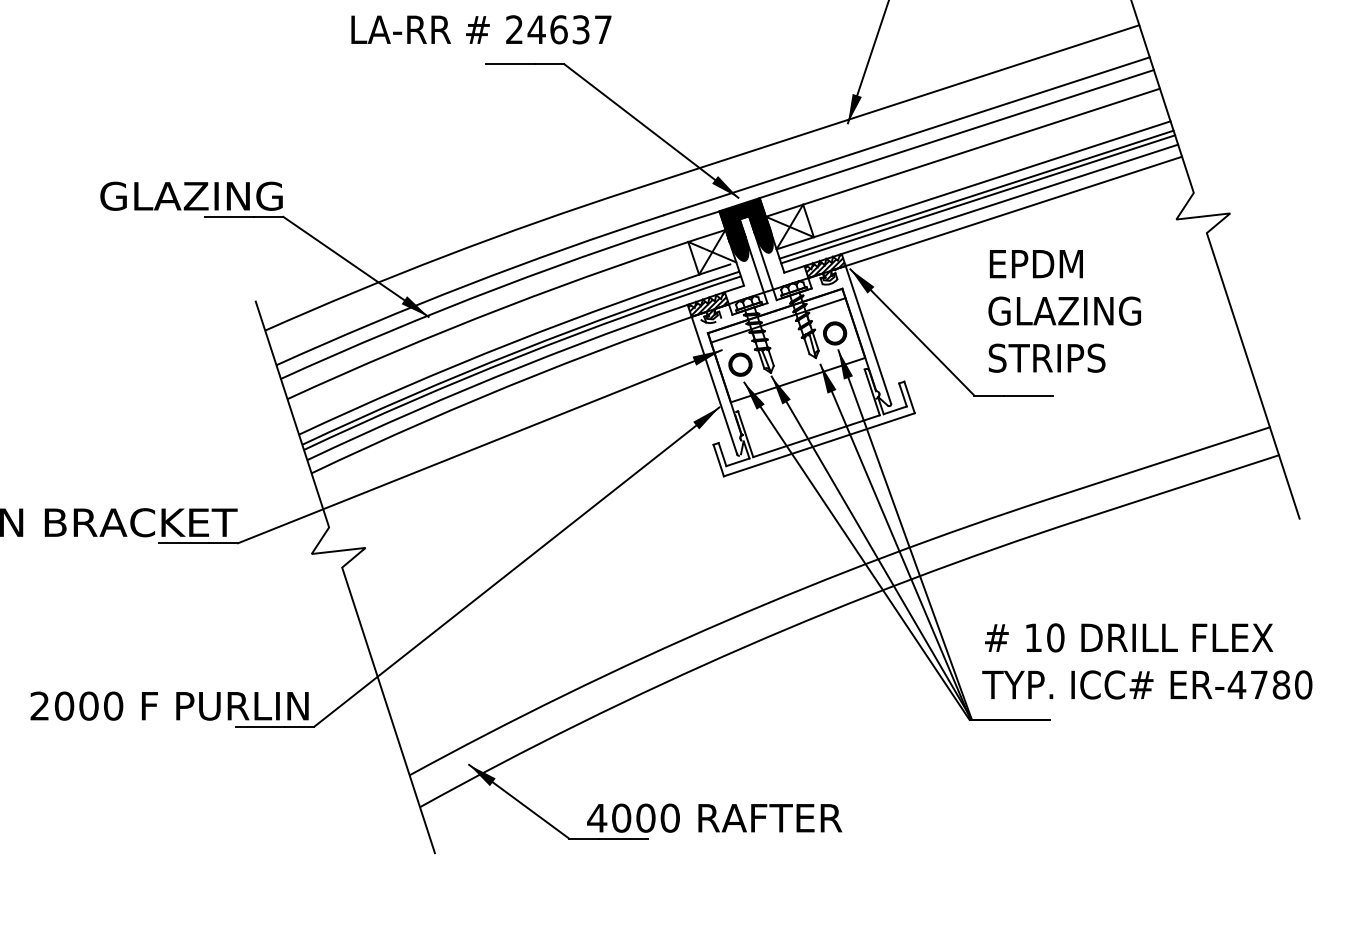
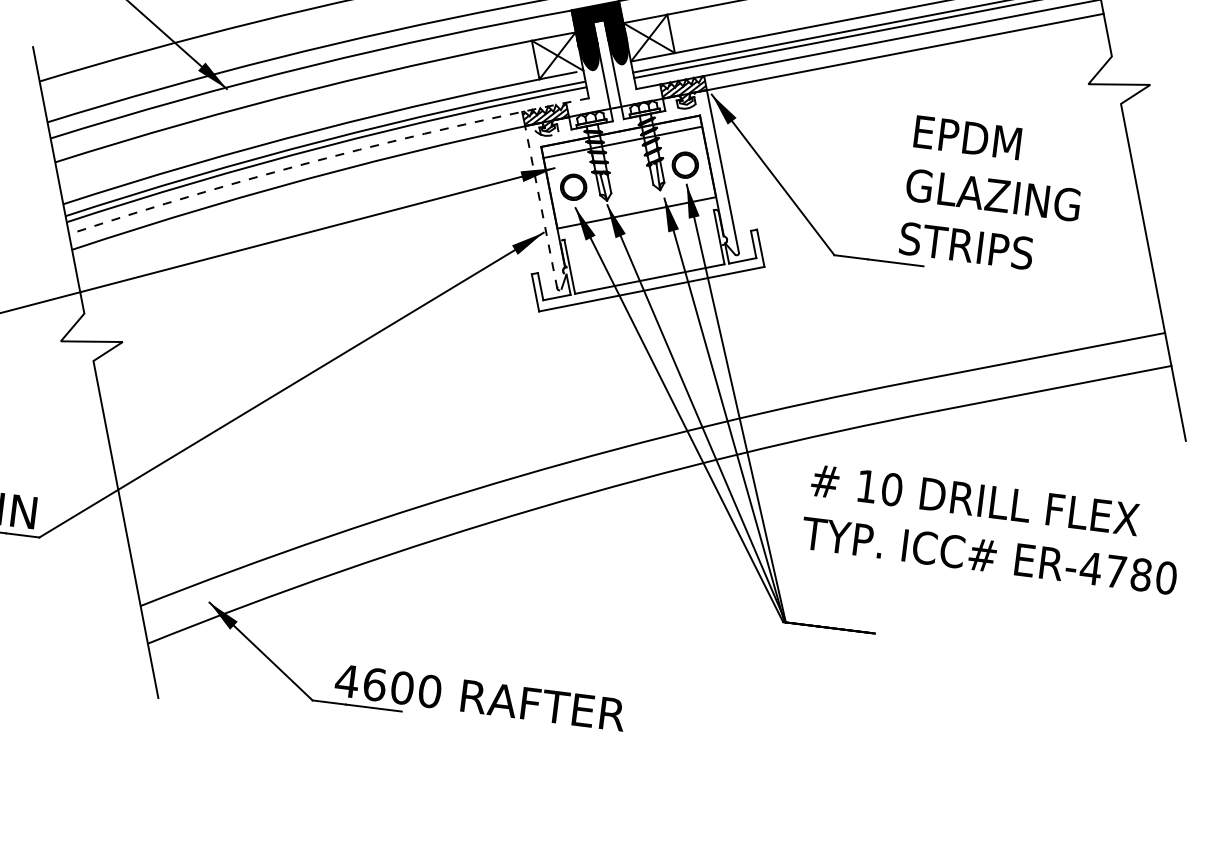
text: (1064, 311) -> (992, 195), moved
arc: (522, 366) -> (326, 158), solid -> dashed
line: (714, 385) -> (541, 207), solid -> dashed
text: (1147, 661) -> (992, 529), moved
text: (621, 817) -> (374, 683), 4000 -> 4600

